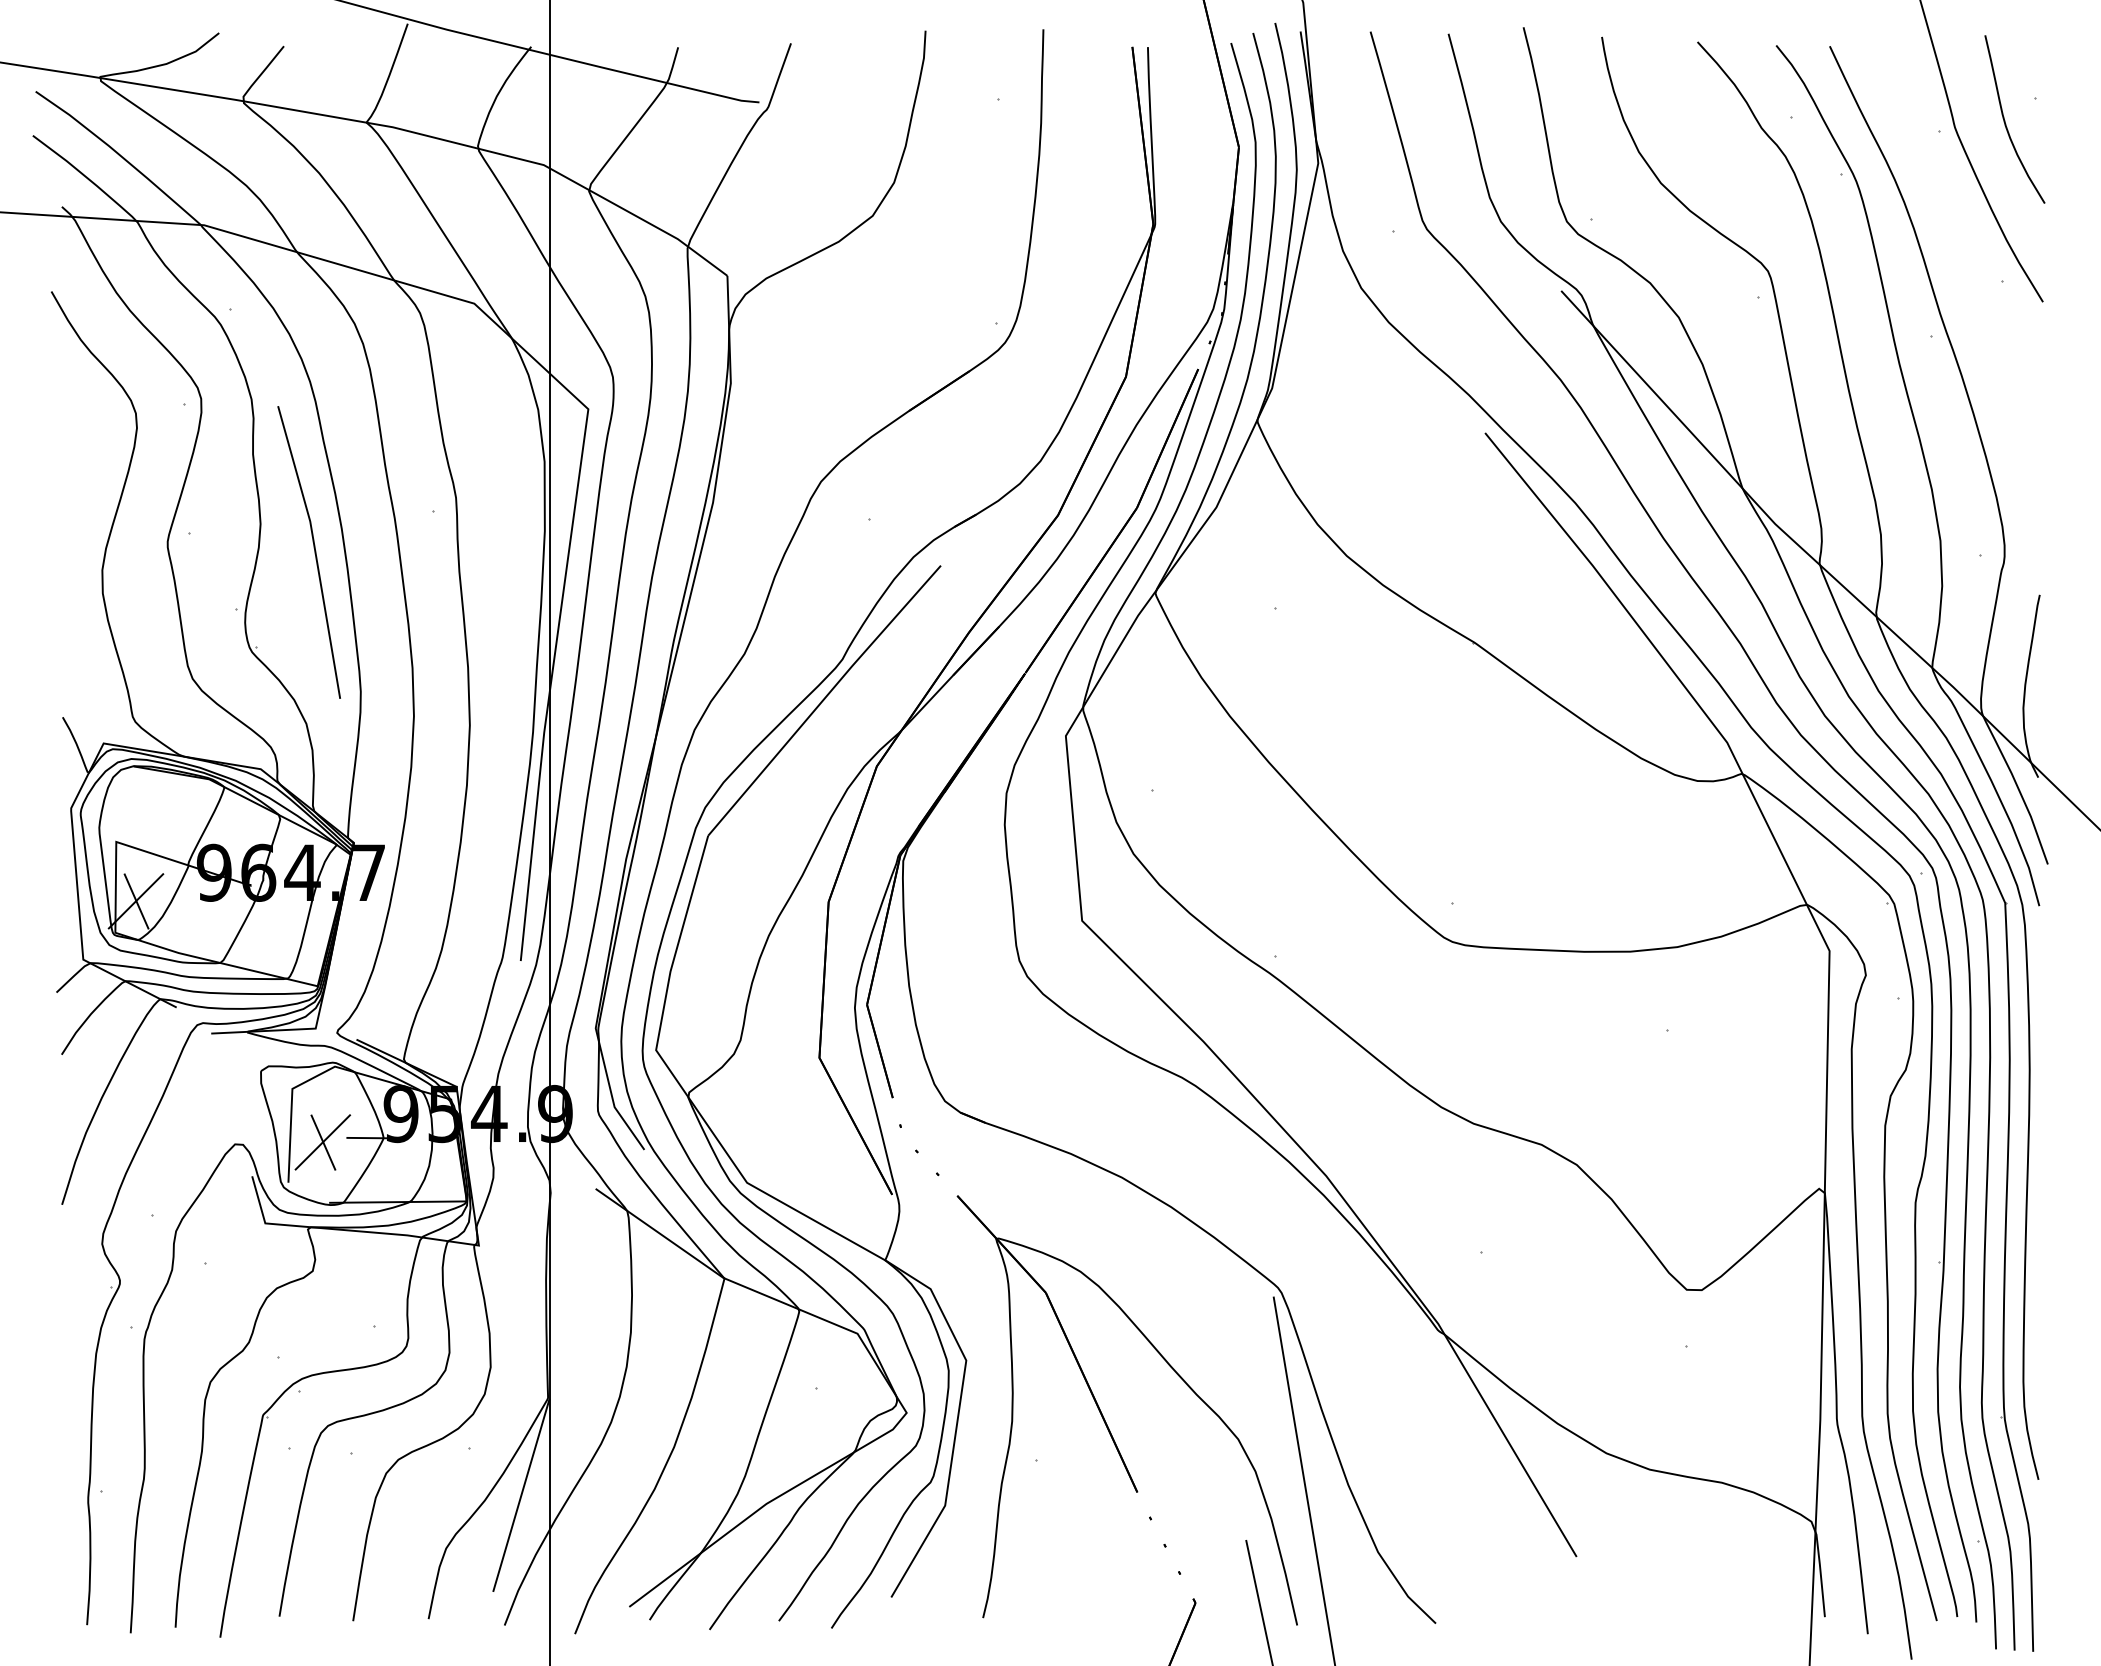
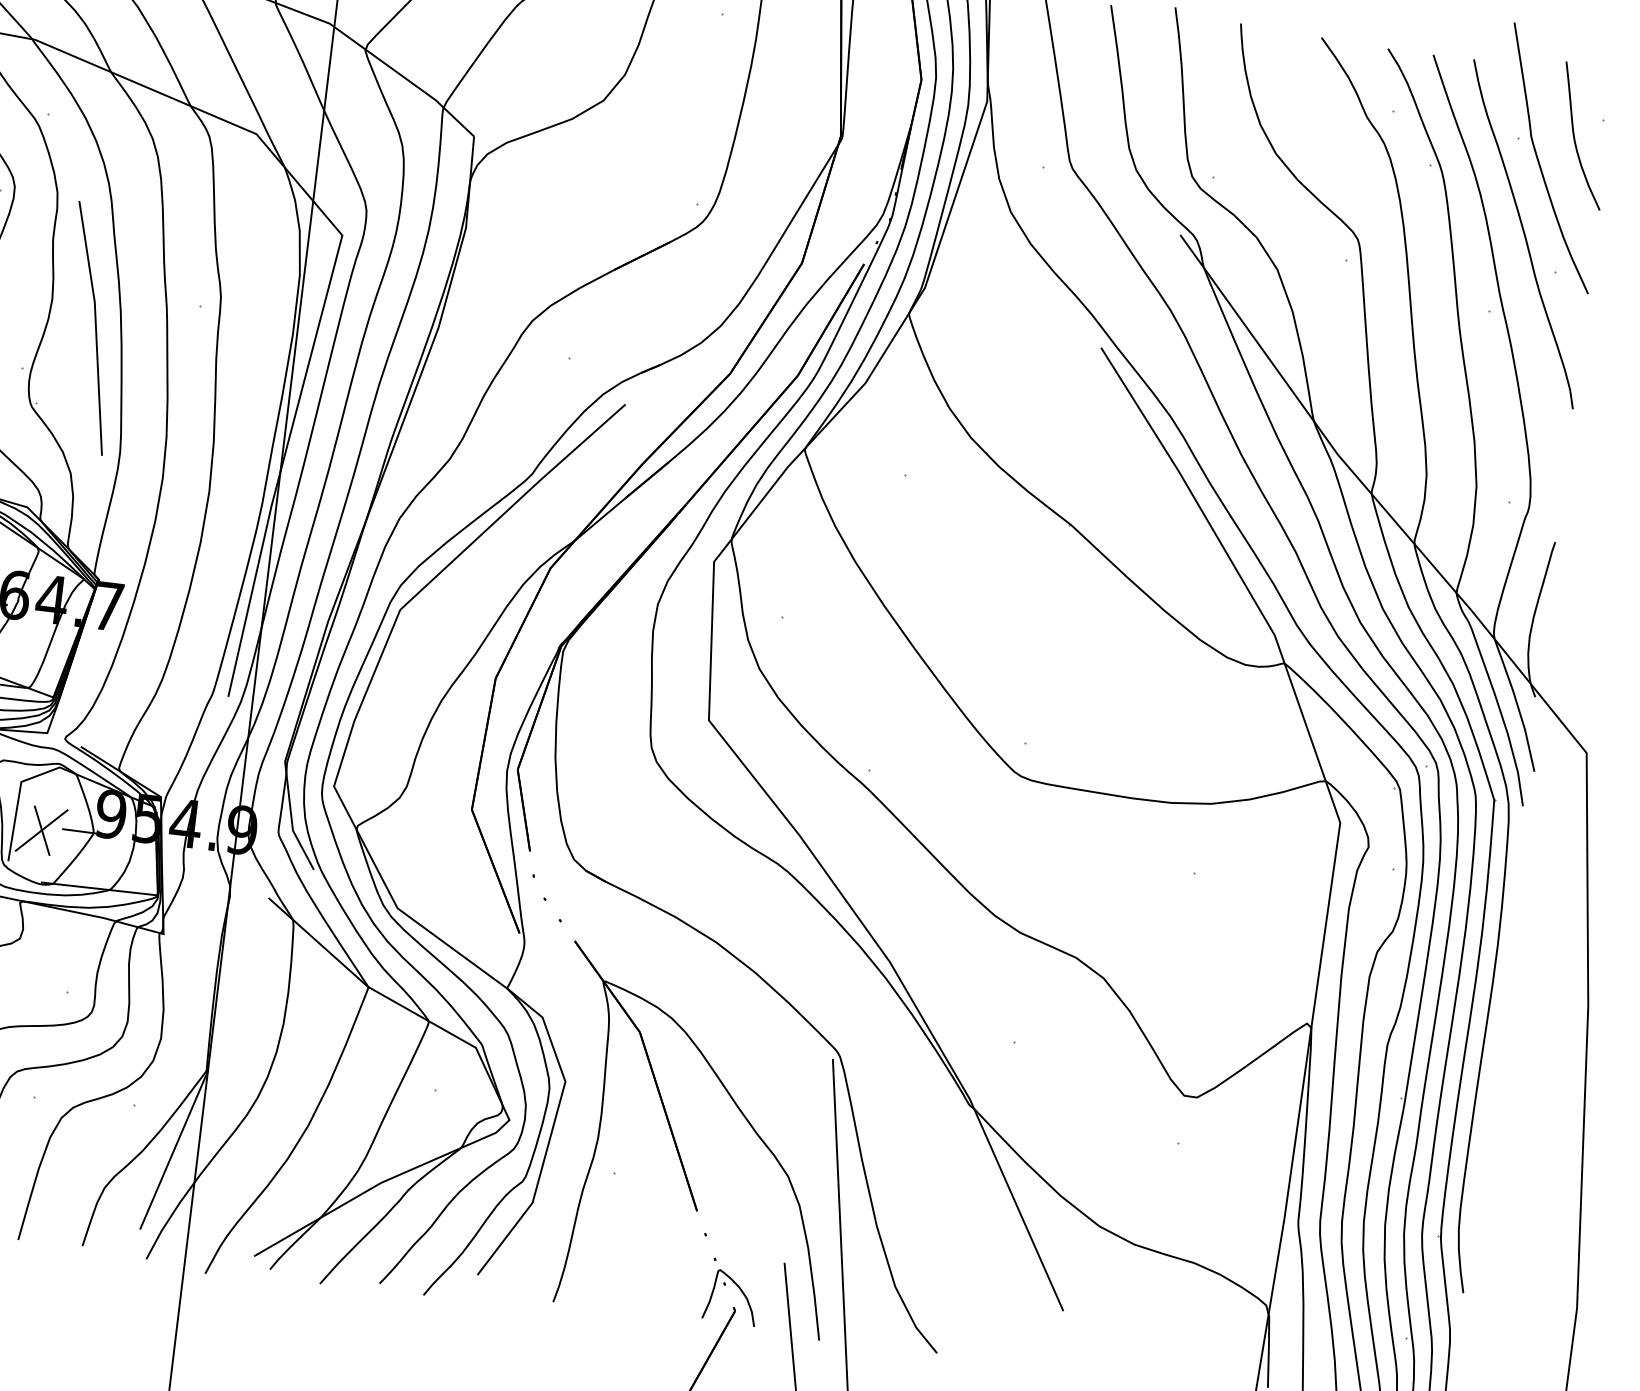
curve: (1959, 241) -> (1523, 233), added
curve: (1199, 1579) -> (740, 1291), added

